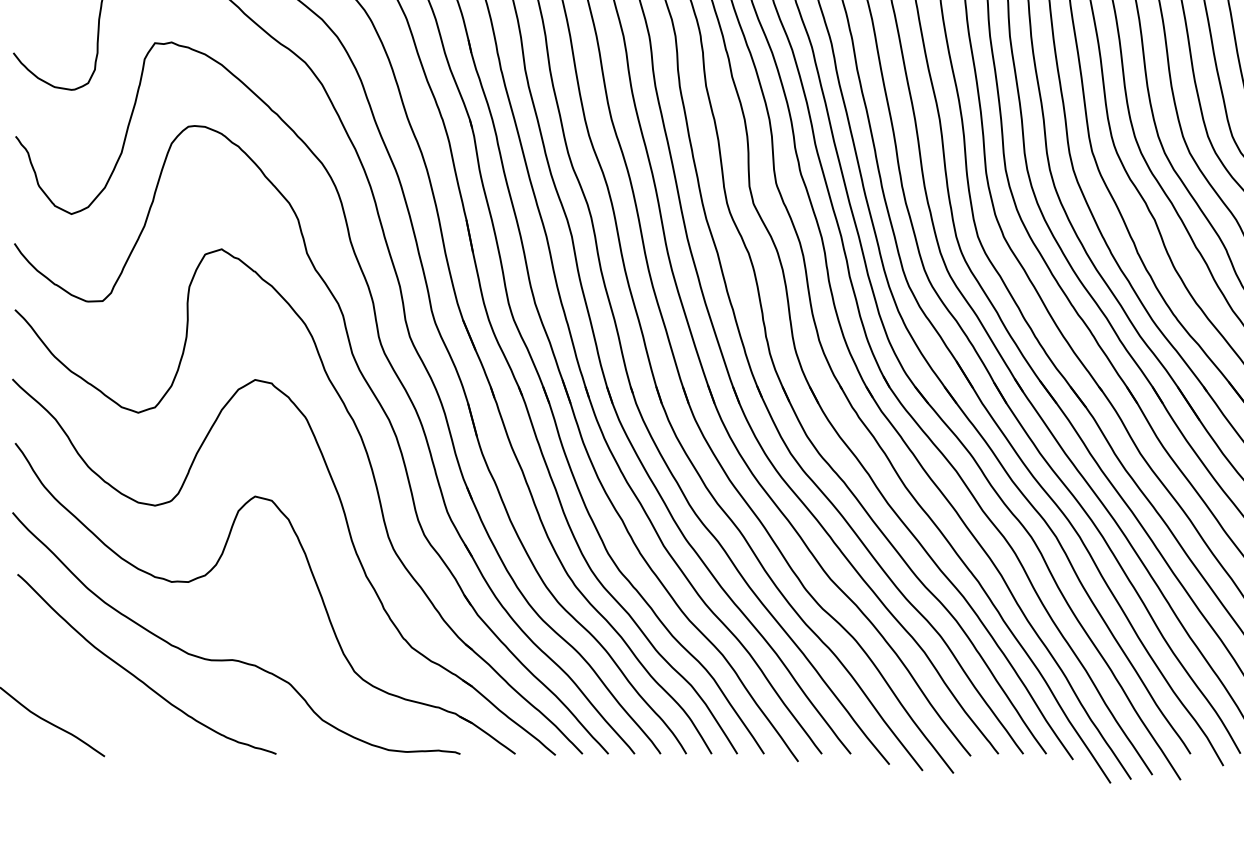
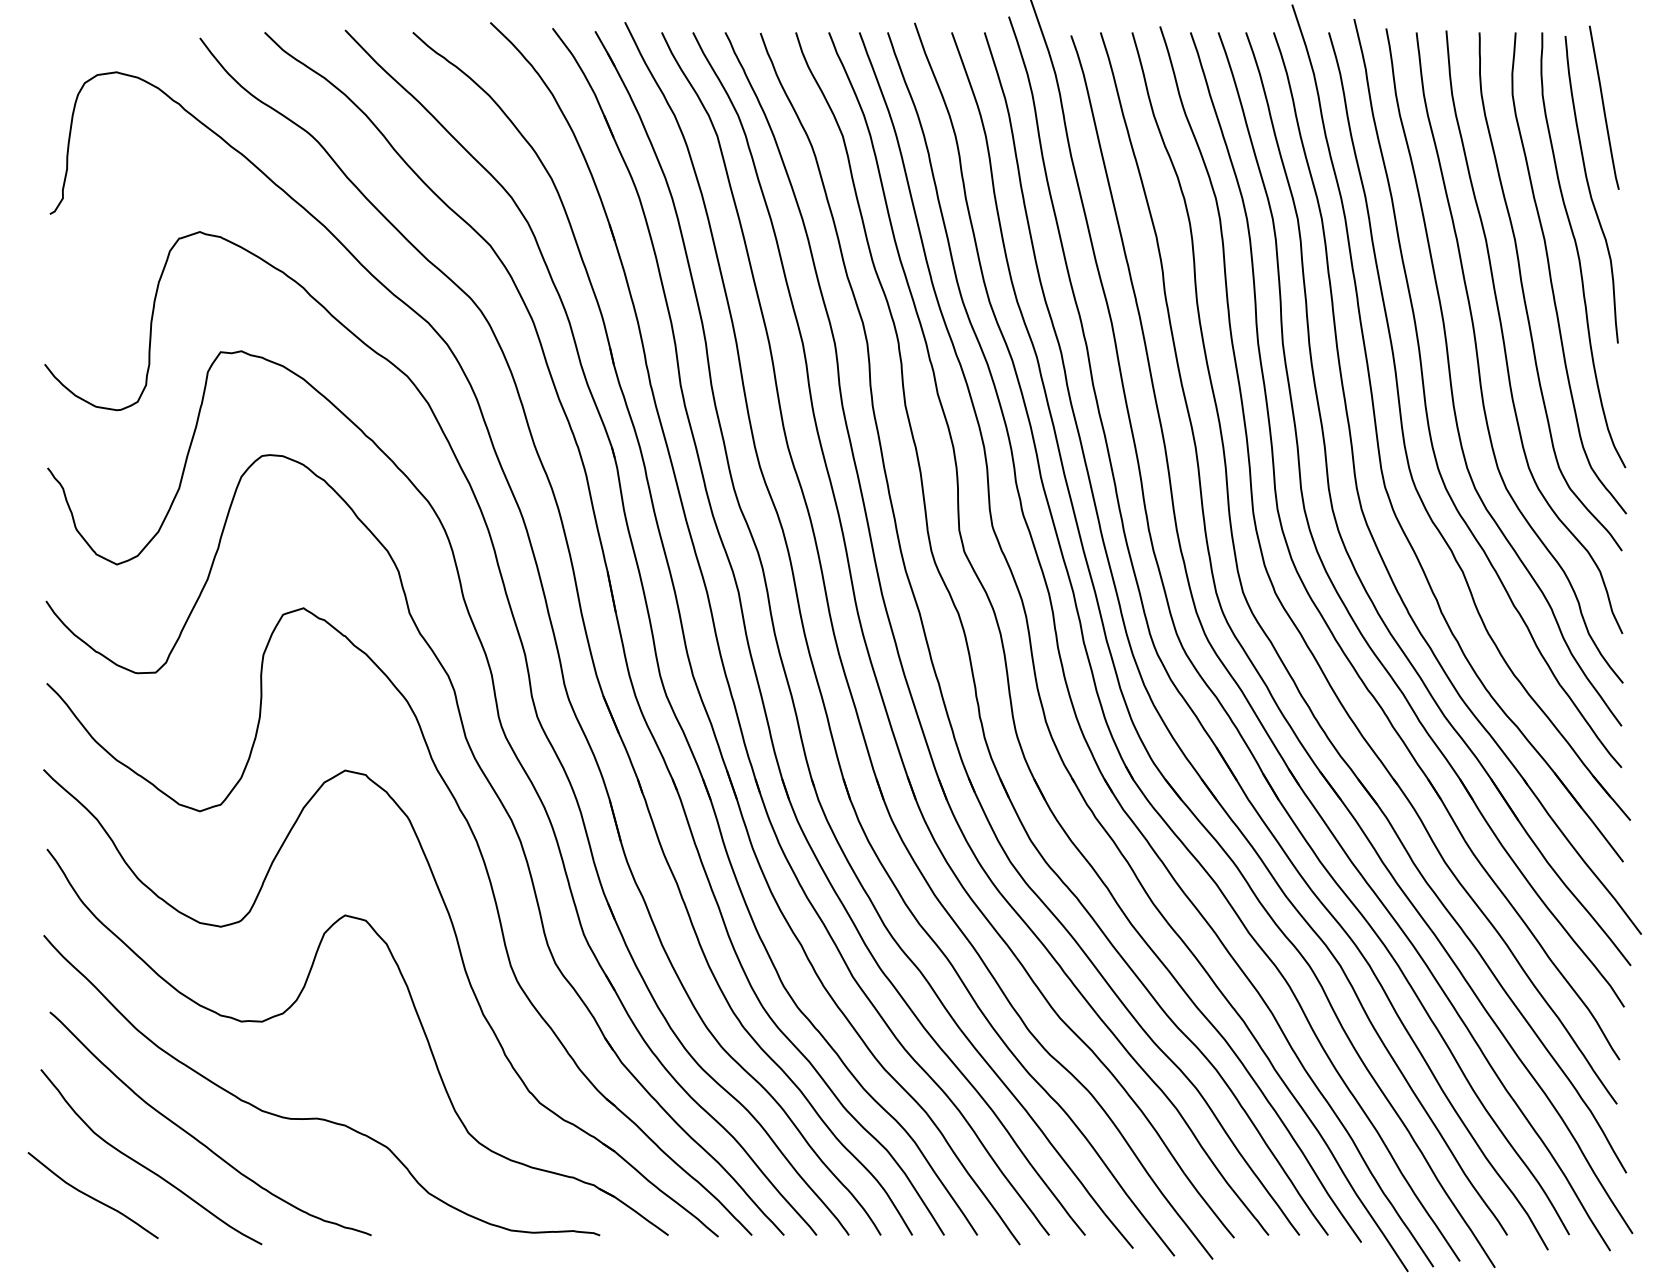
curve: (93, 697) -> (144, 1165), added

